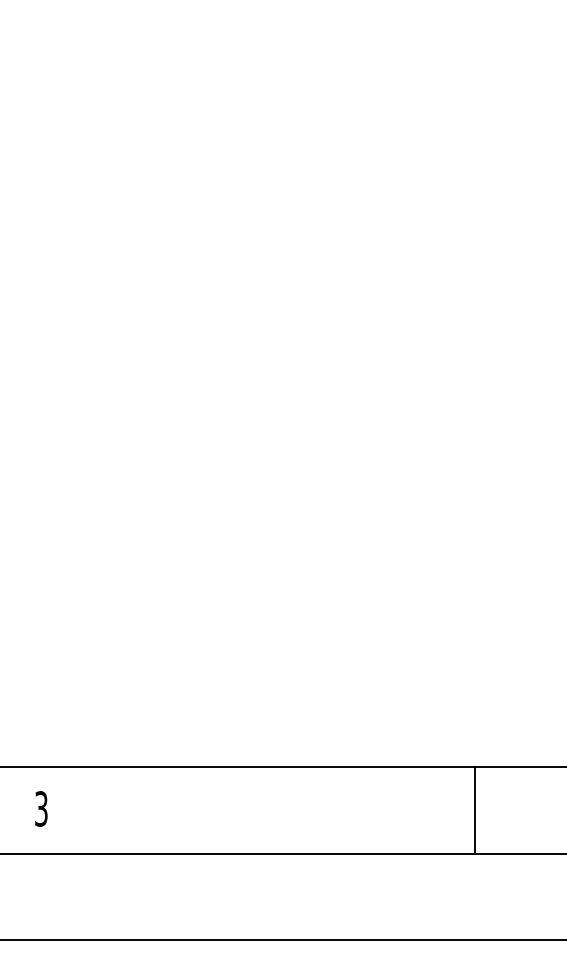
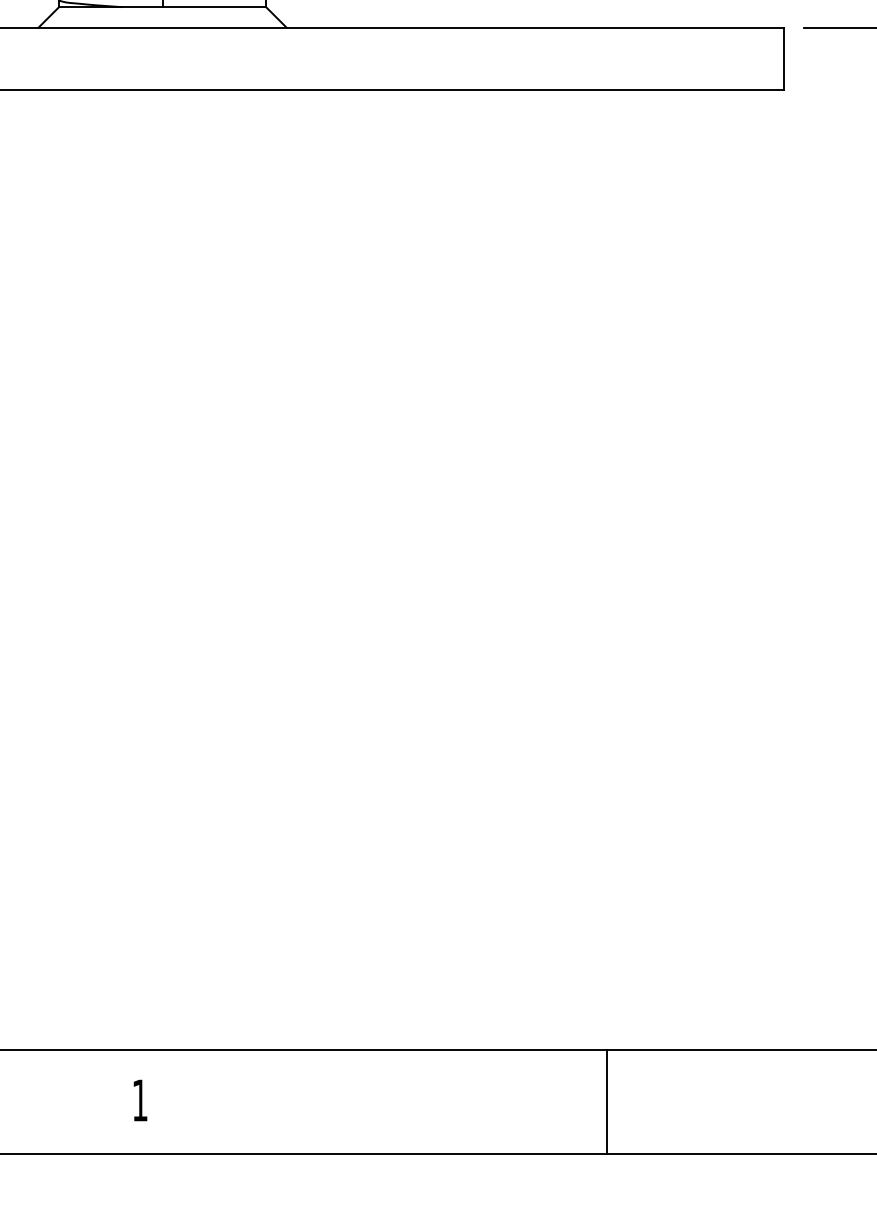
text: (40, 808) -> (139, 1100), 3 -> 1
line: (474, 809) -> (606, 1101), moved

